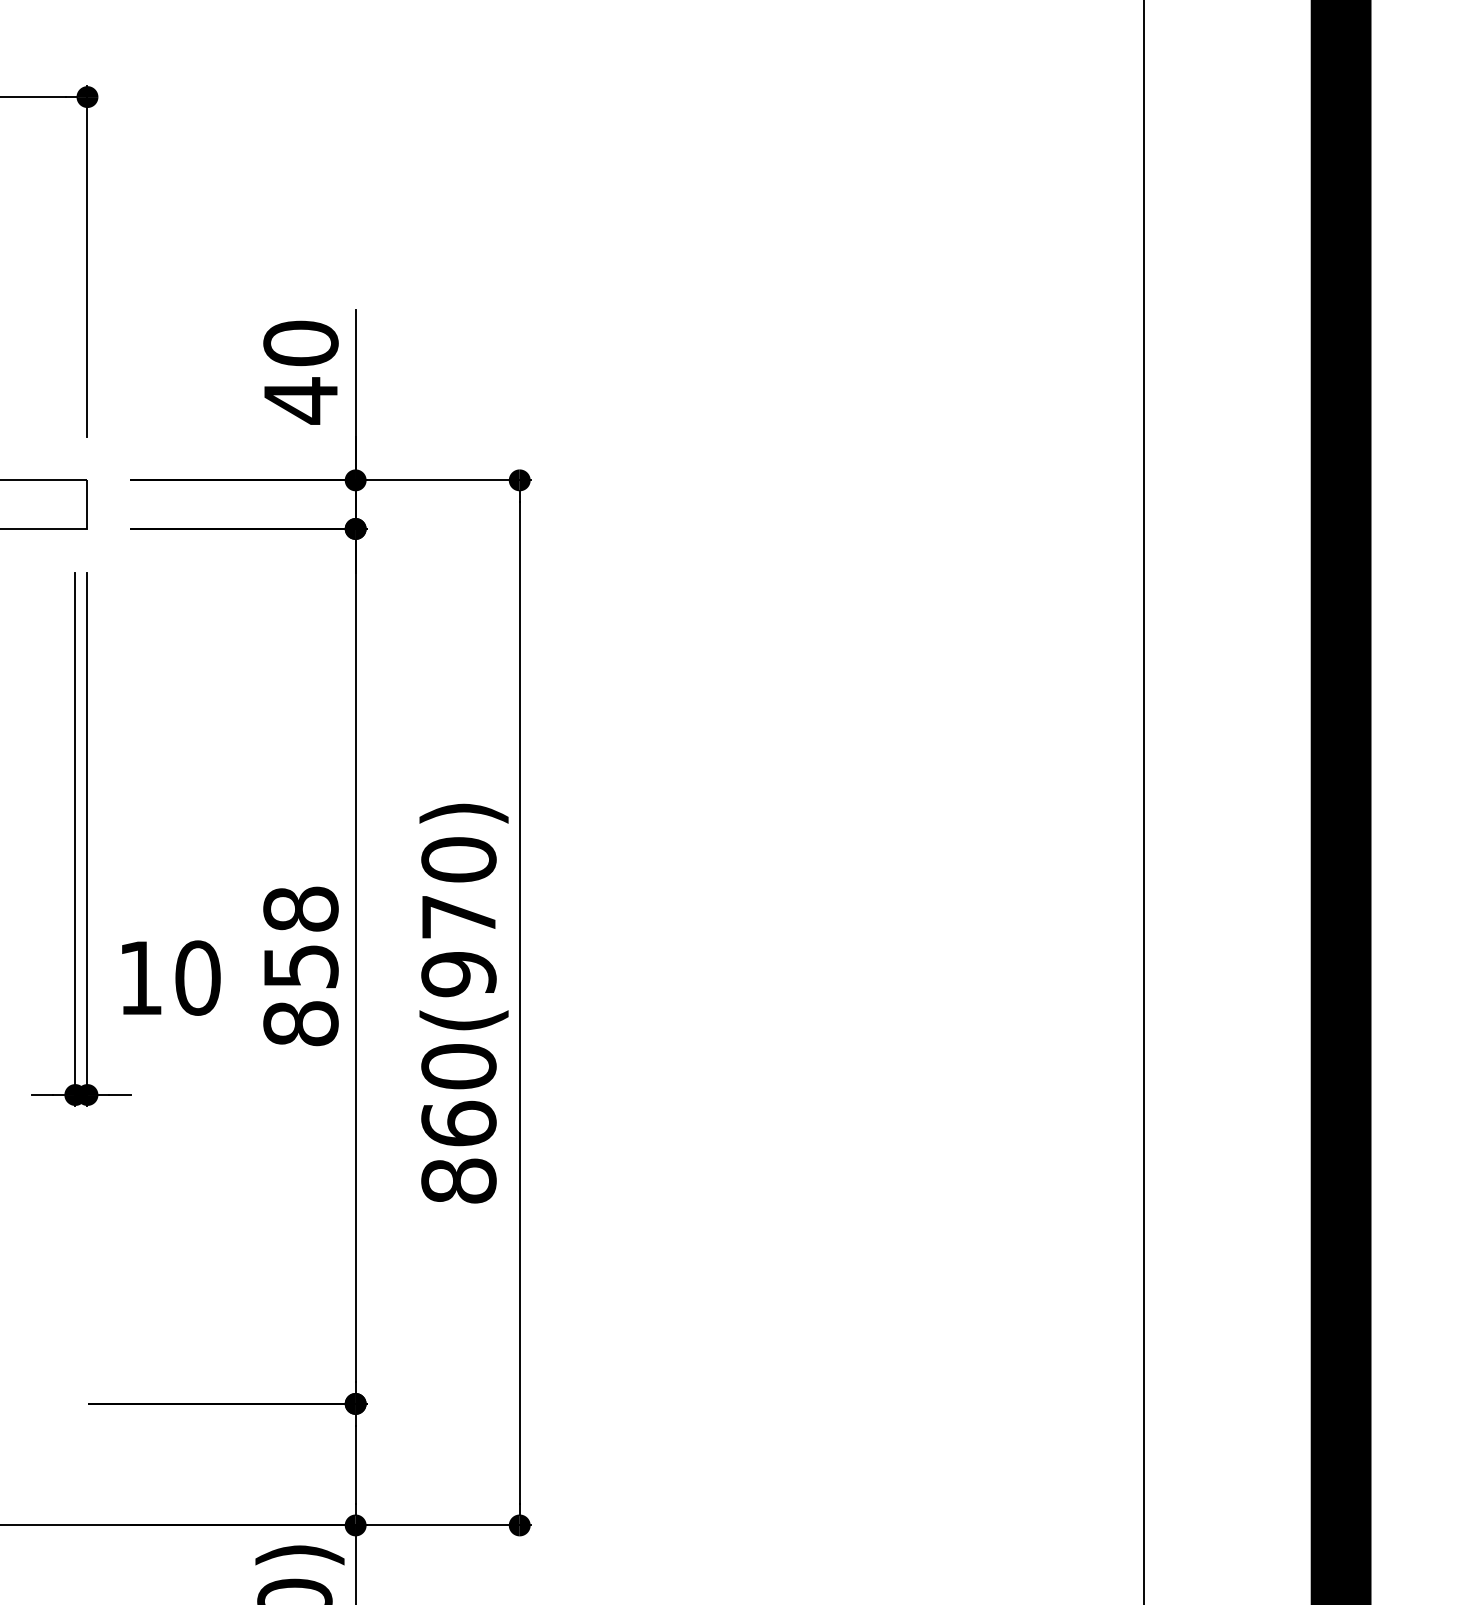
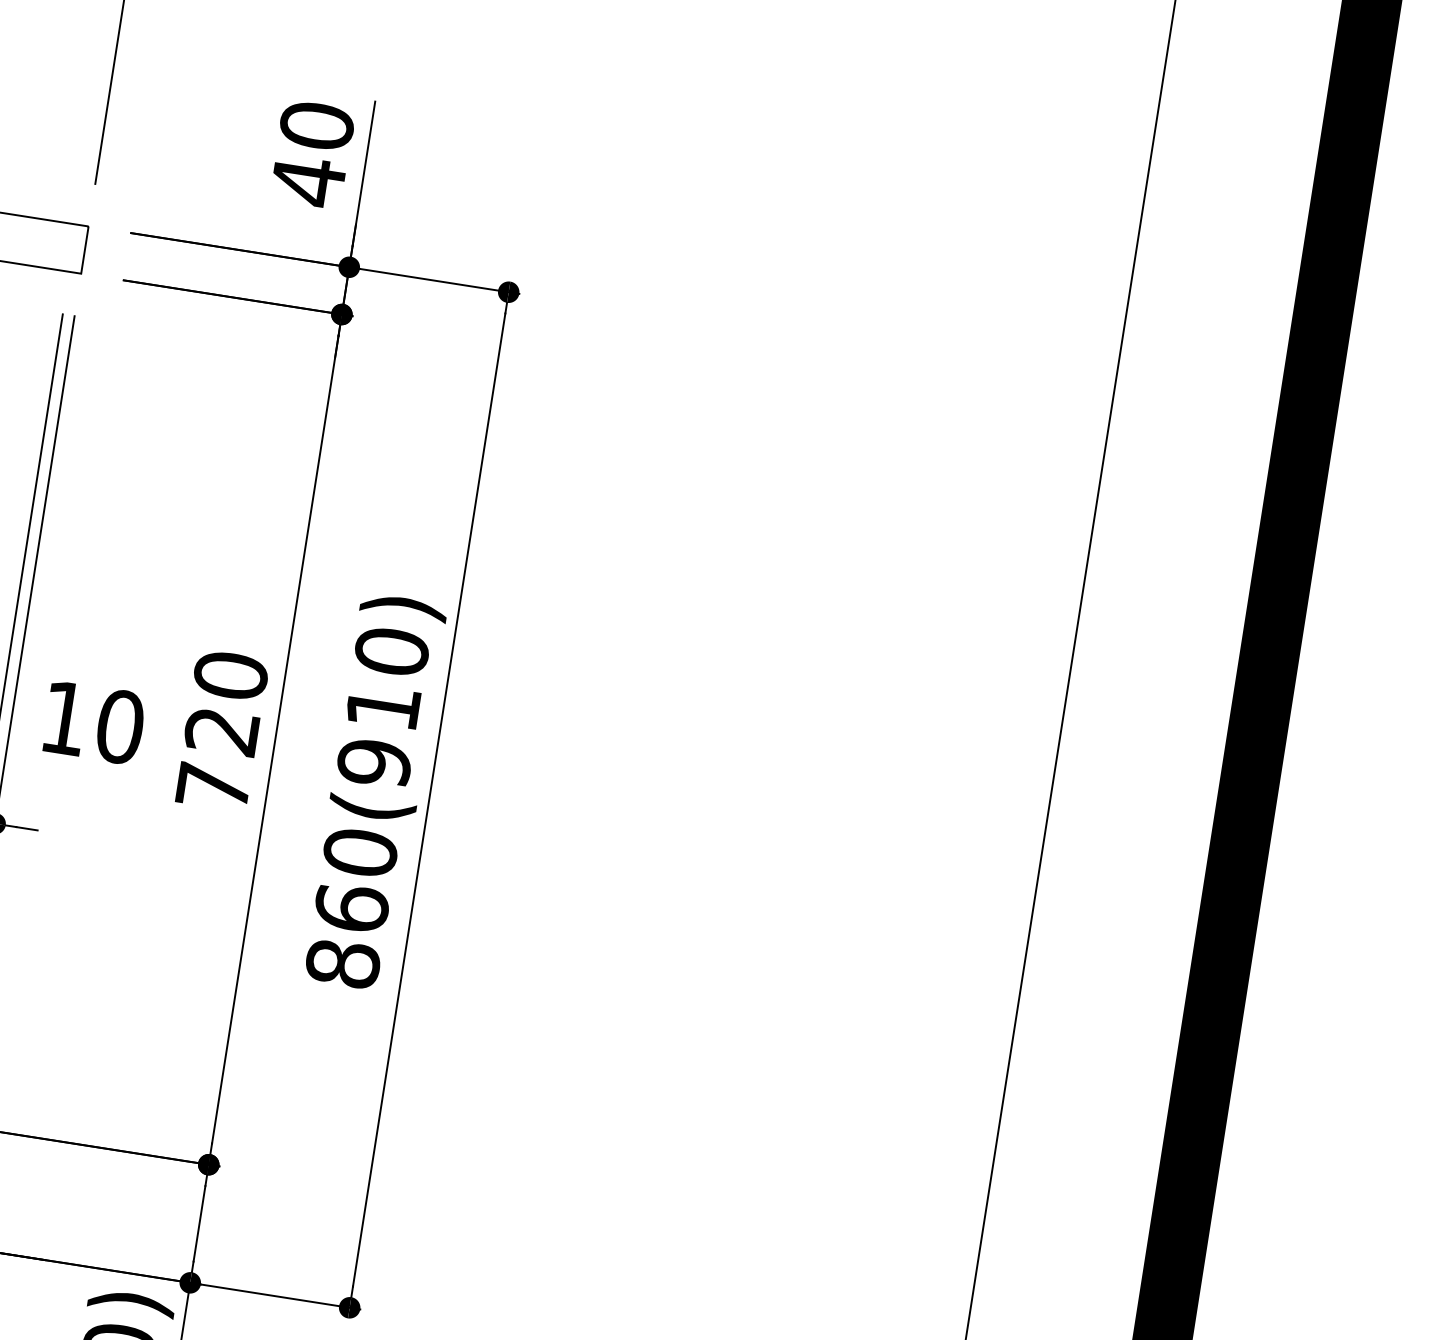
text: (458, 917) -> (382, 707), 860(970) -> 860(910)
text: (300, 966) -> (221, 731), 858 -> 720

